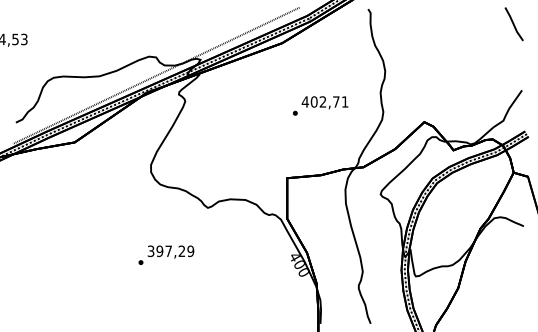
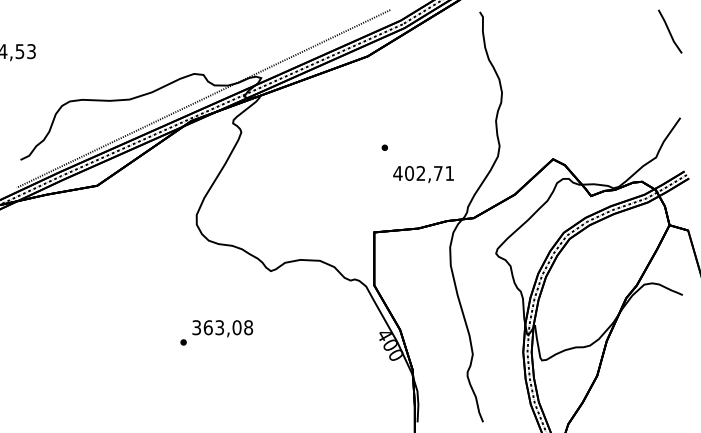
text: (324, 102) -> (422, 174), moved
text: (175, 251) -> (228, 327), 397,29 -> 363,08

